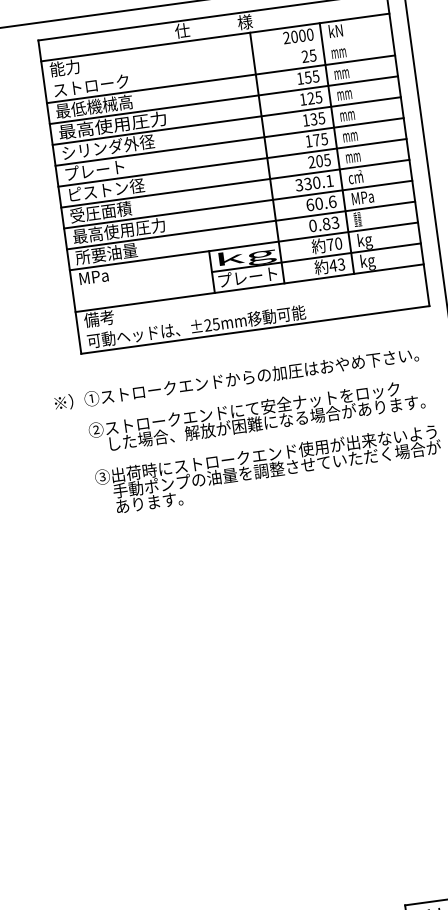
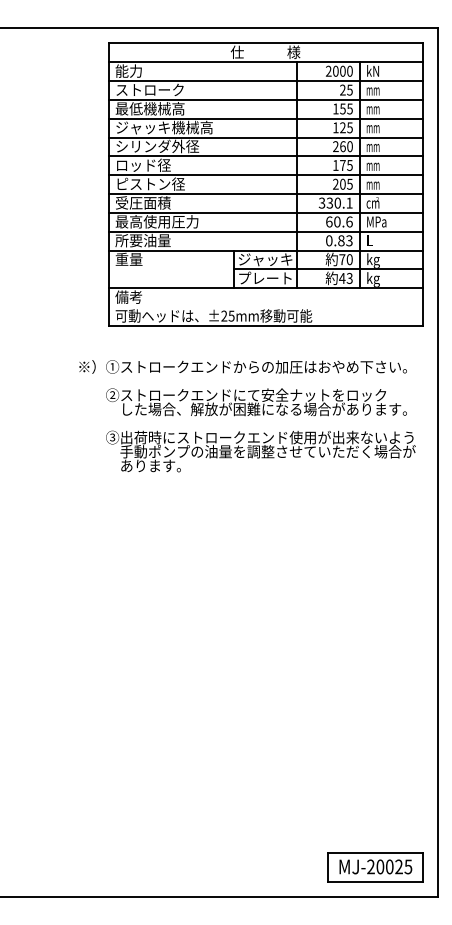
line: (218, 58) -> (265, 81), added
text: (313, 119) -> (342, 146), 135 -> 260
text: (113, 125) -> (164, 127), 最高使用圧力 -> ジャッキ機械高
text: (95, 170) -> (143, 165), プレート -> ロッド径
text: (357, 219) -> (369, 240), 重量 -> L
text: (245, 257) -> (265, 260), kg -> ジャッキ
text: (93, 276) -> (128, 258), MPa -> 重量

